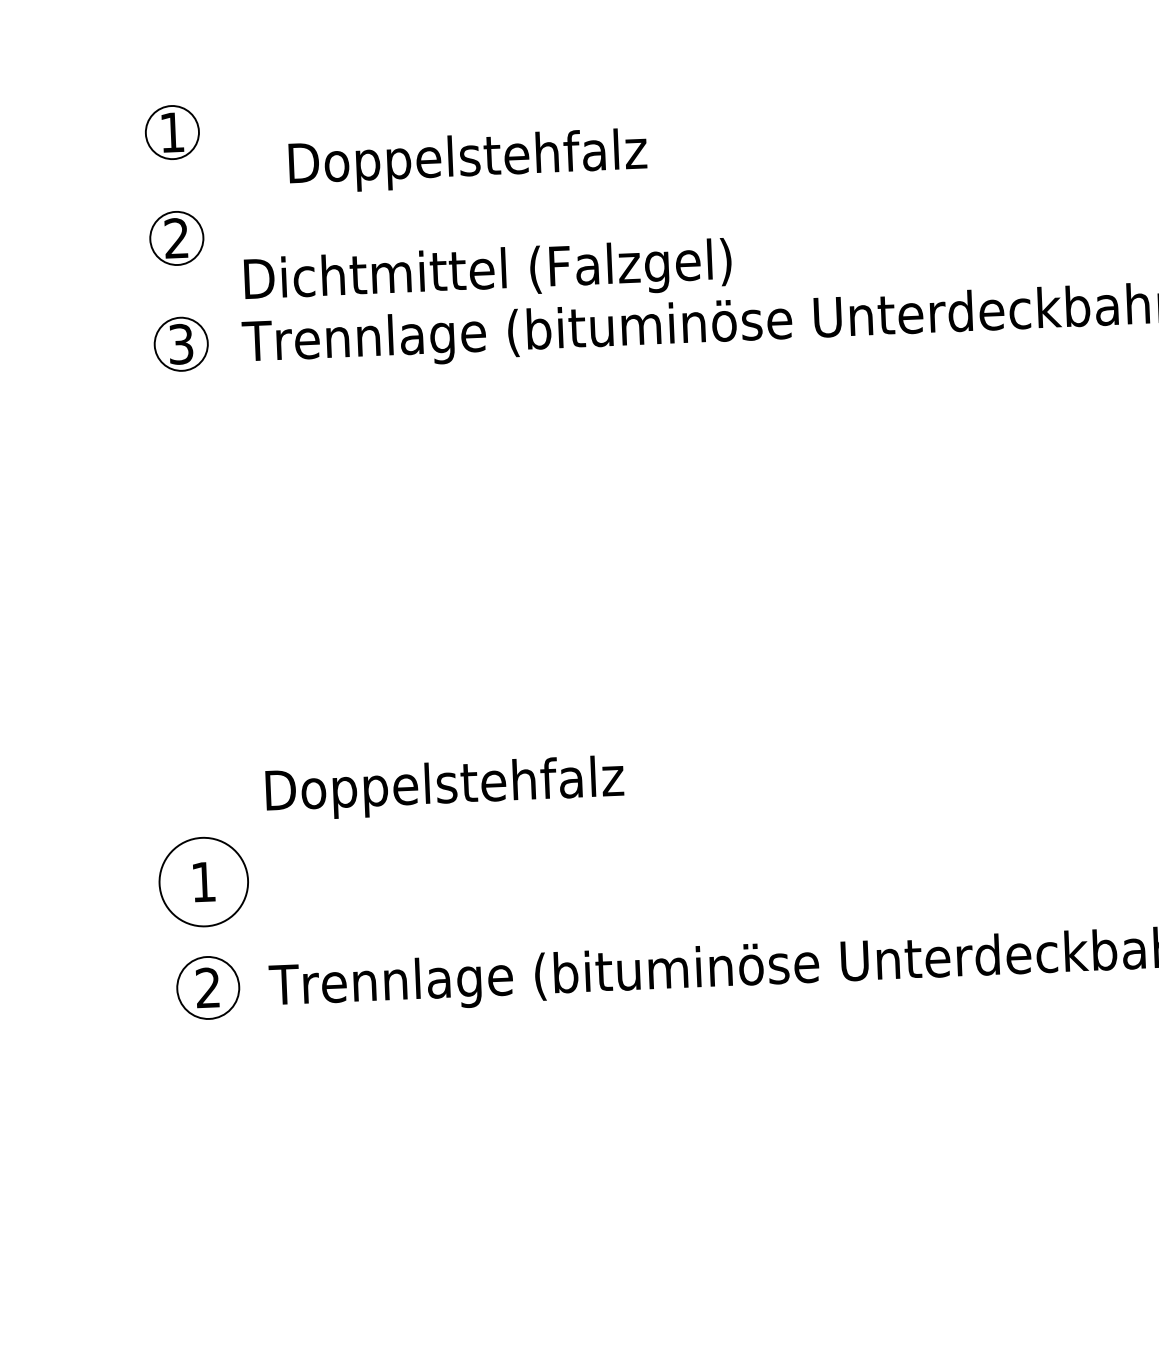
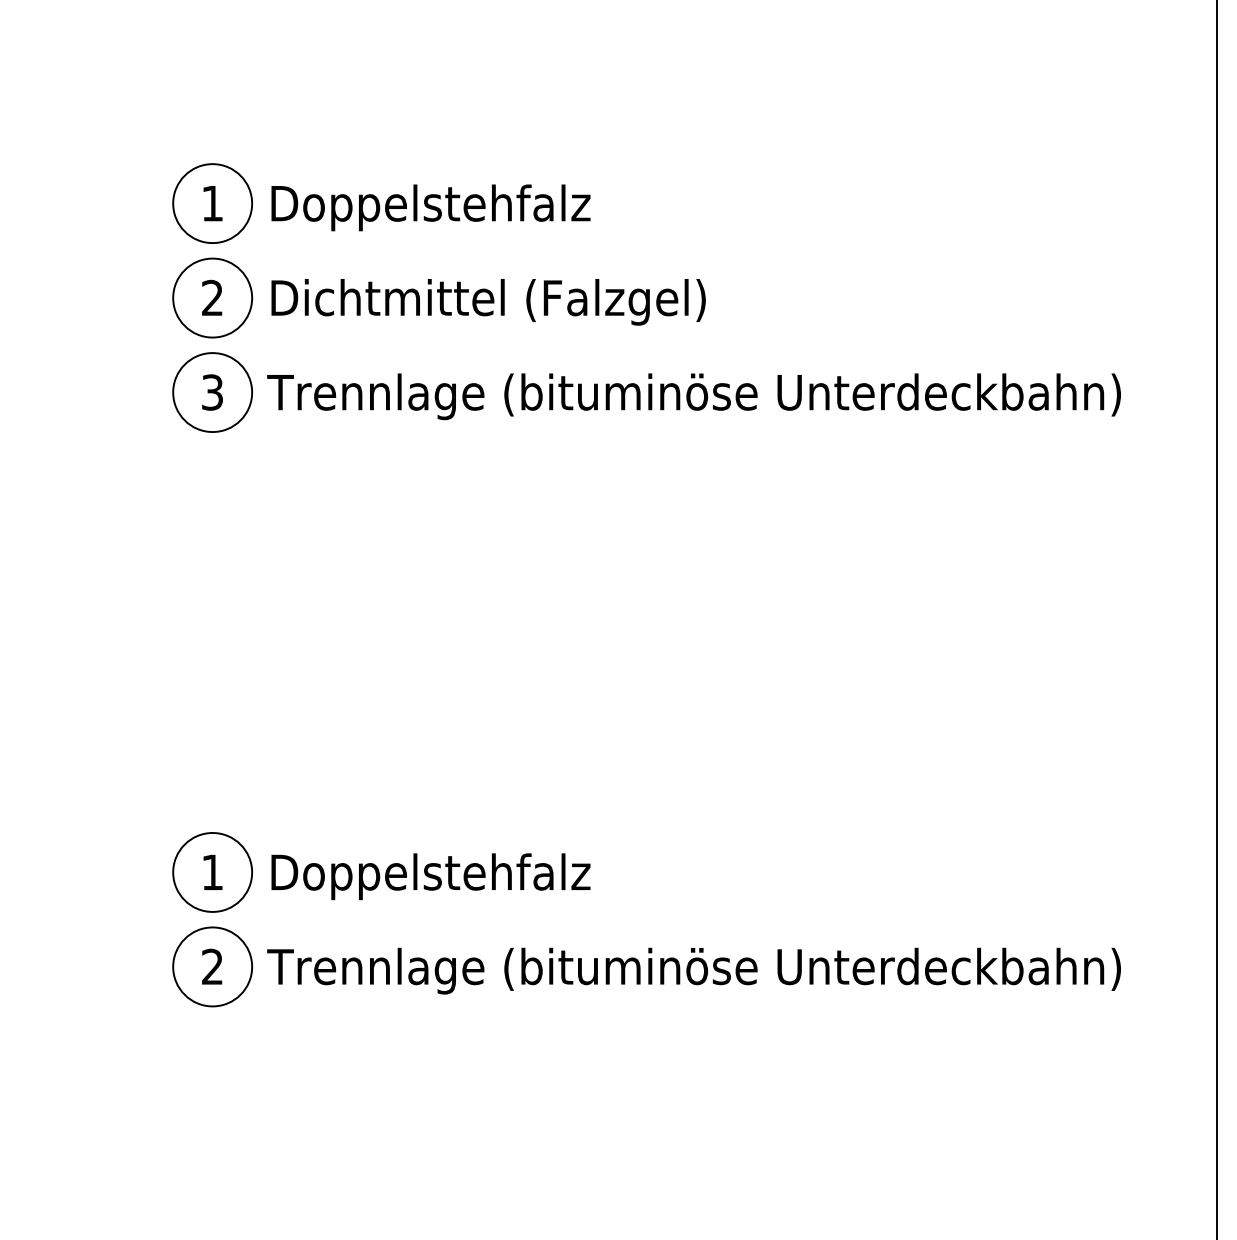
circle: (172, 132) -> (212, 203), size x1.67
text: (467, 160) -> (430, 207), moved
circle: (176, 237) -> (212, 297), size x1.67
text: (487, 274) -> (488, 302), moved
circle: (181, 344) -> (212, 392), size x1.67
text: (444, 787) -> (430, 876), moved
circle: (208, 987) -> (212, 966), size x1.43

